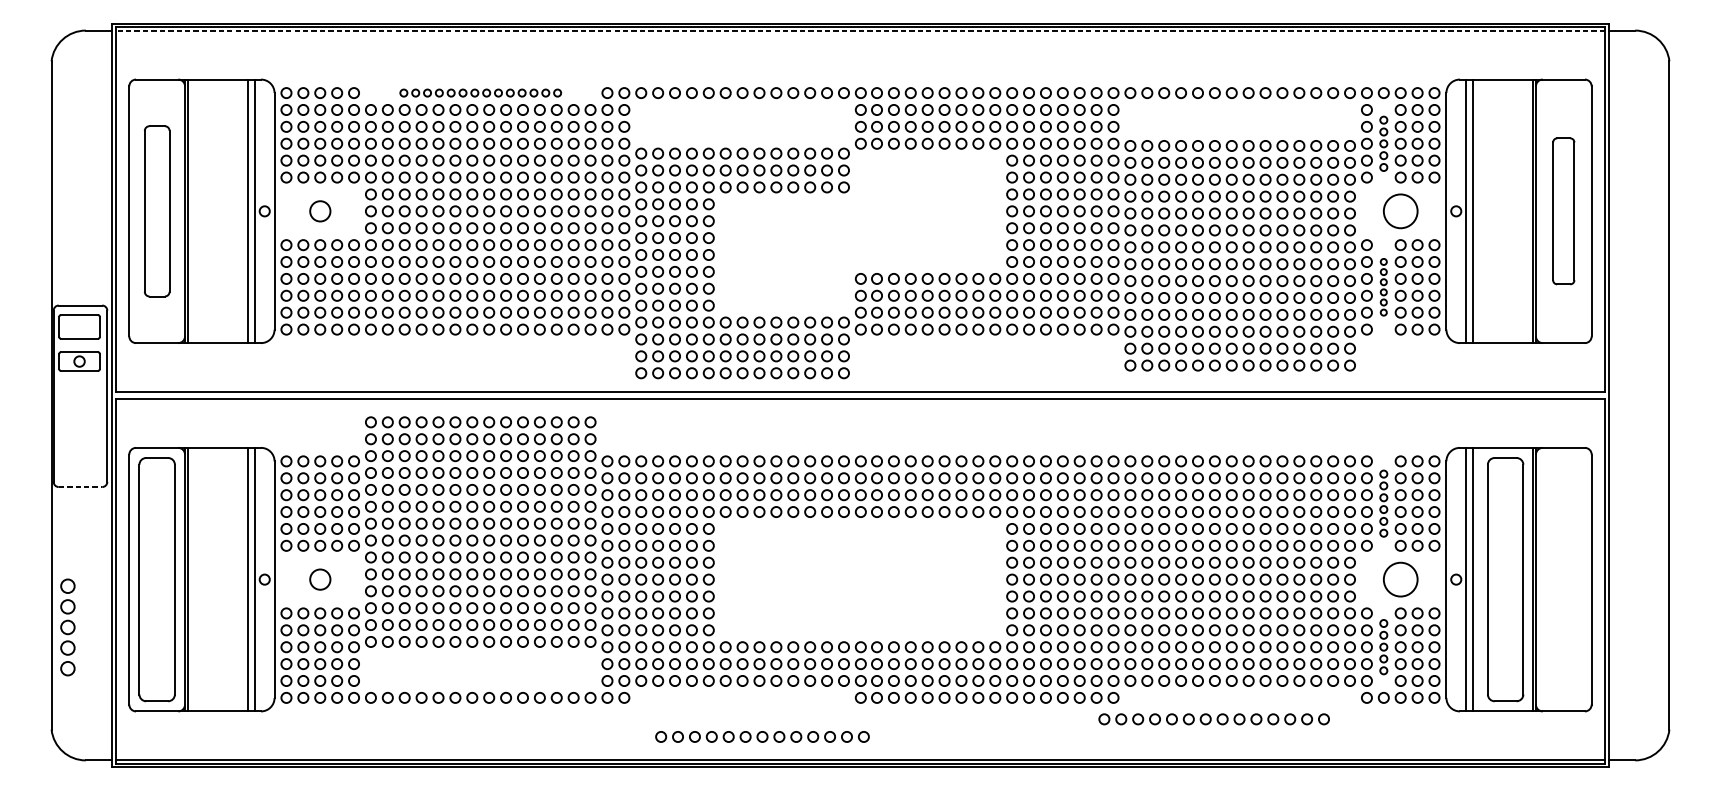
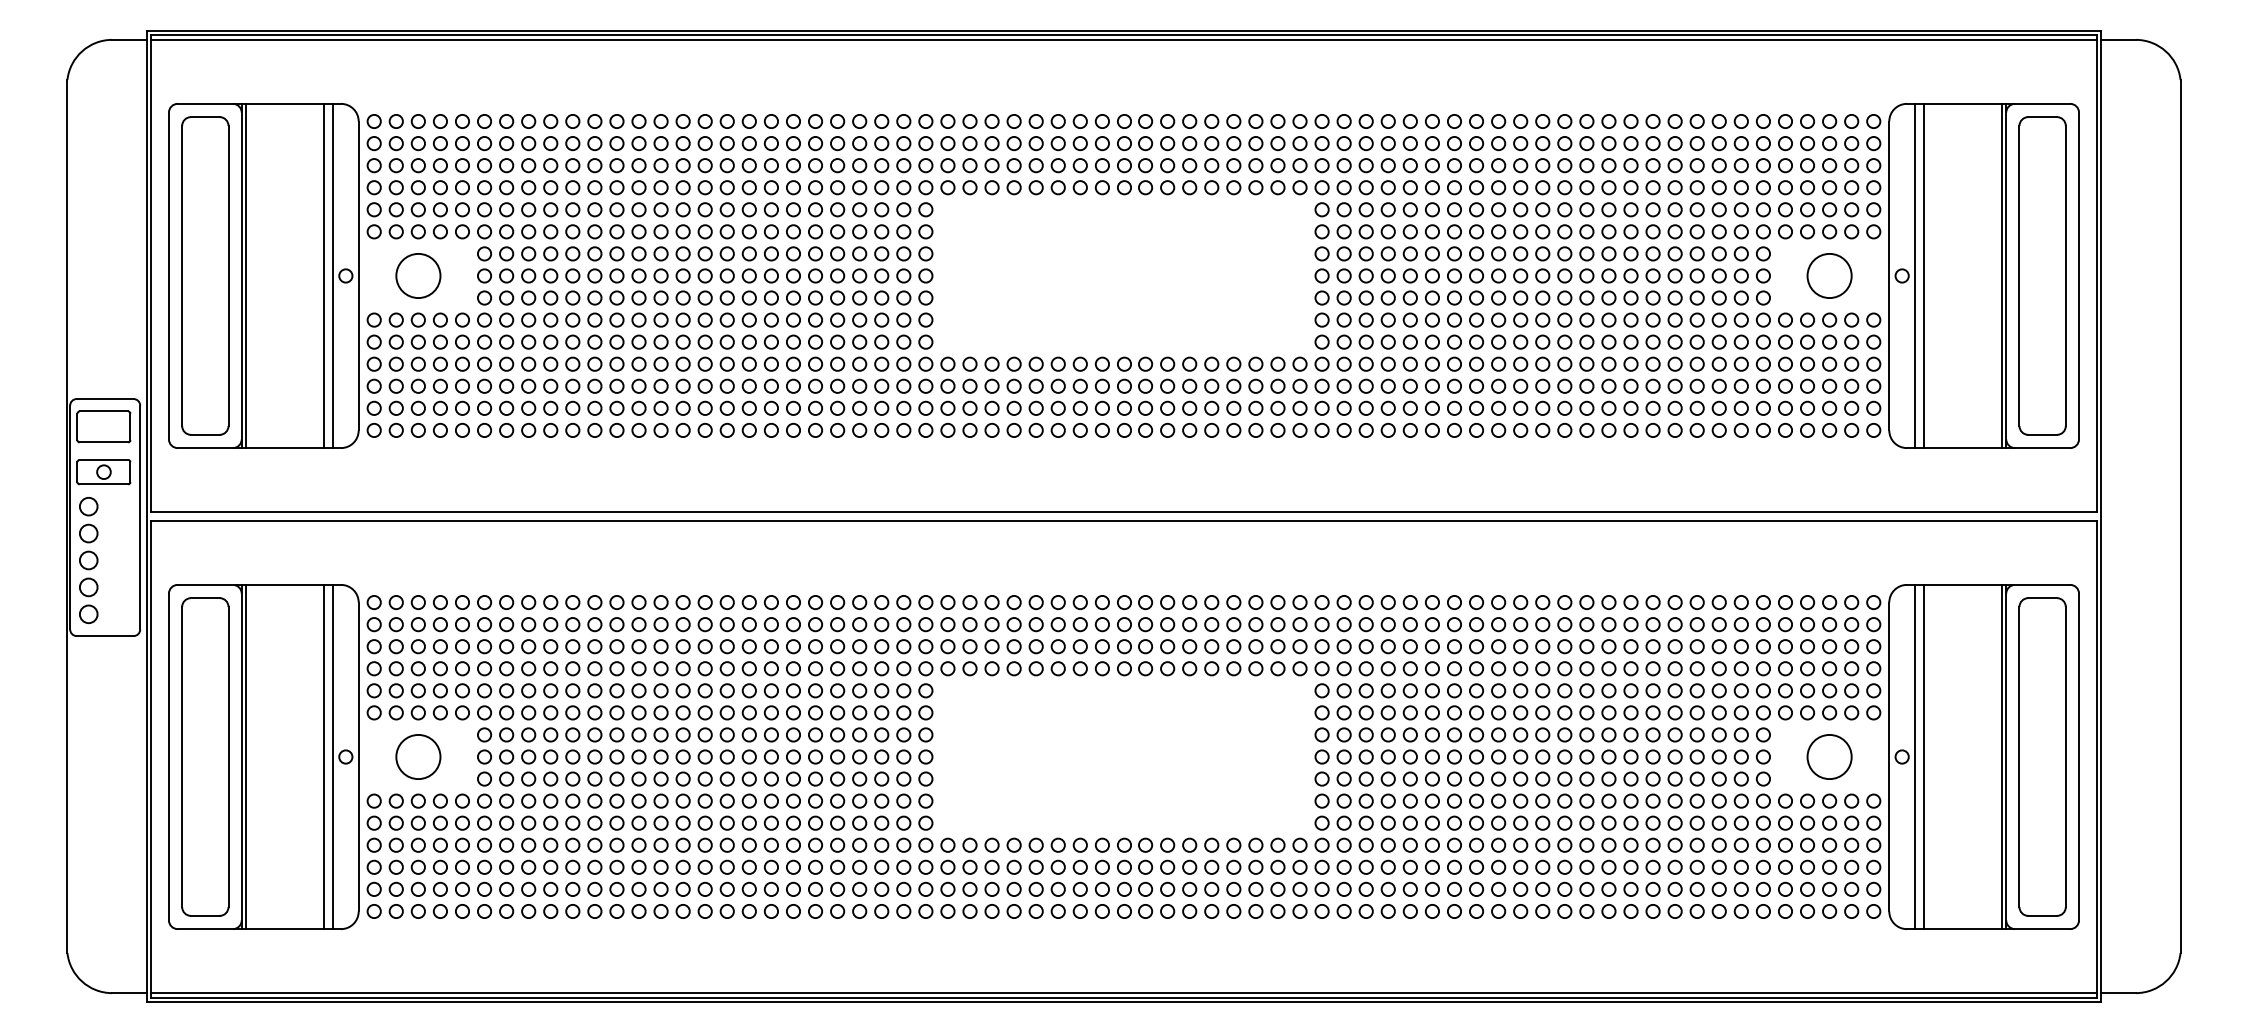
line: (860, 30) -> (1123, 39), dashed -> solid
part: (480, 93) -> (627, 121), size x1.43
part: (1383, 143) -> (1807, 187), size x1.43
part: (157, 210) -> (205, 275), size x1.43
circle: (320, 210) -> (418, 275), size x1.67
part: (1563, 210) -> (2042, 275), size x1.67
part: (1236, 251) -> (1614, 281), moved
part: (714, 256) -> (933, 277), moved
part: (1383, 286) -> (1807, 374), size x1.67
line: (80, 487) -> (105, 636), dashed -> solid
part: (1383, 503) -> (1807, 657), size x1.43
part: (476, 527) -> (622, 740), moved
circle: (320, 579) -> (418, 756), size x1.67
part: (1505, 579) -> (2042, 756), moved
part: (67, 627) -> (88, 560), moved
part: (1383, 646) -> (1807, 844), size x1.43
part: (1213, 719) -> (1619, 911), moved
part: (762, 736) -> (969, 911), moved

